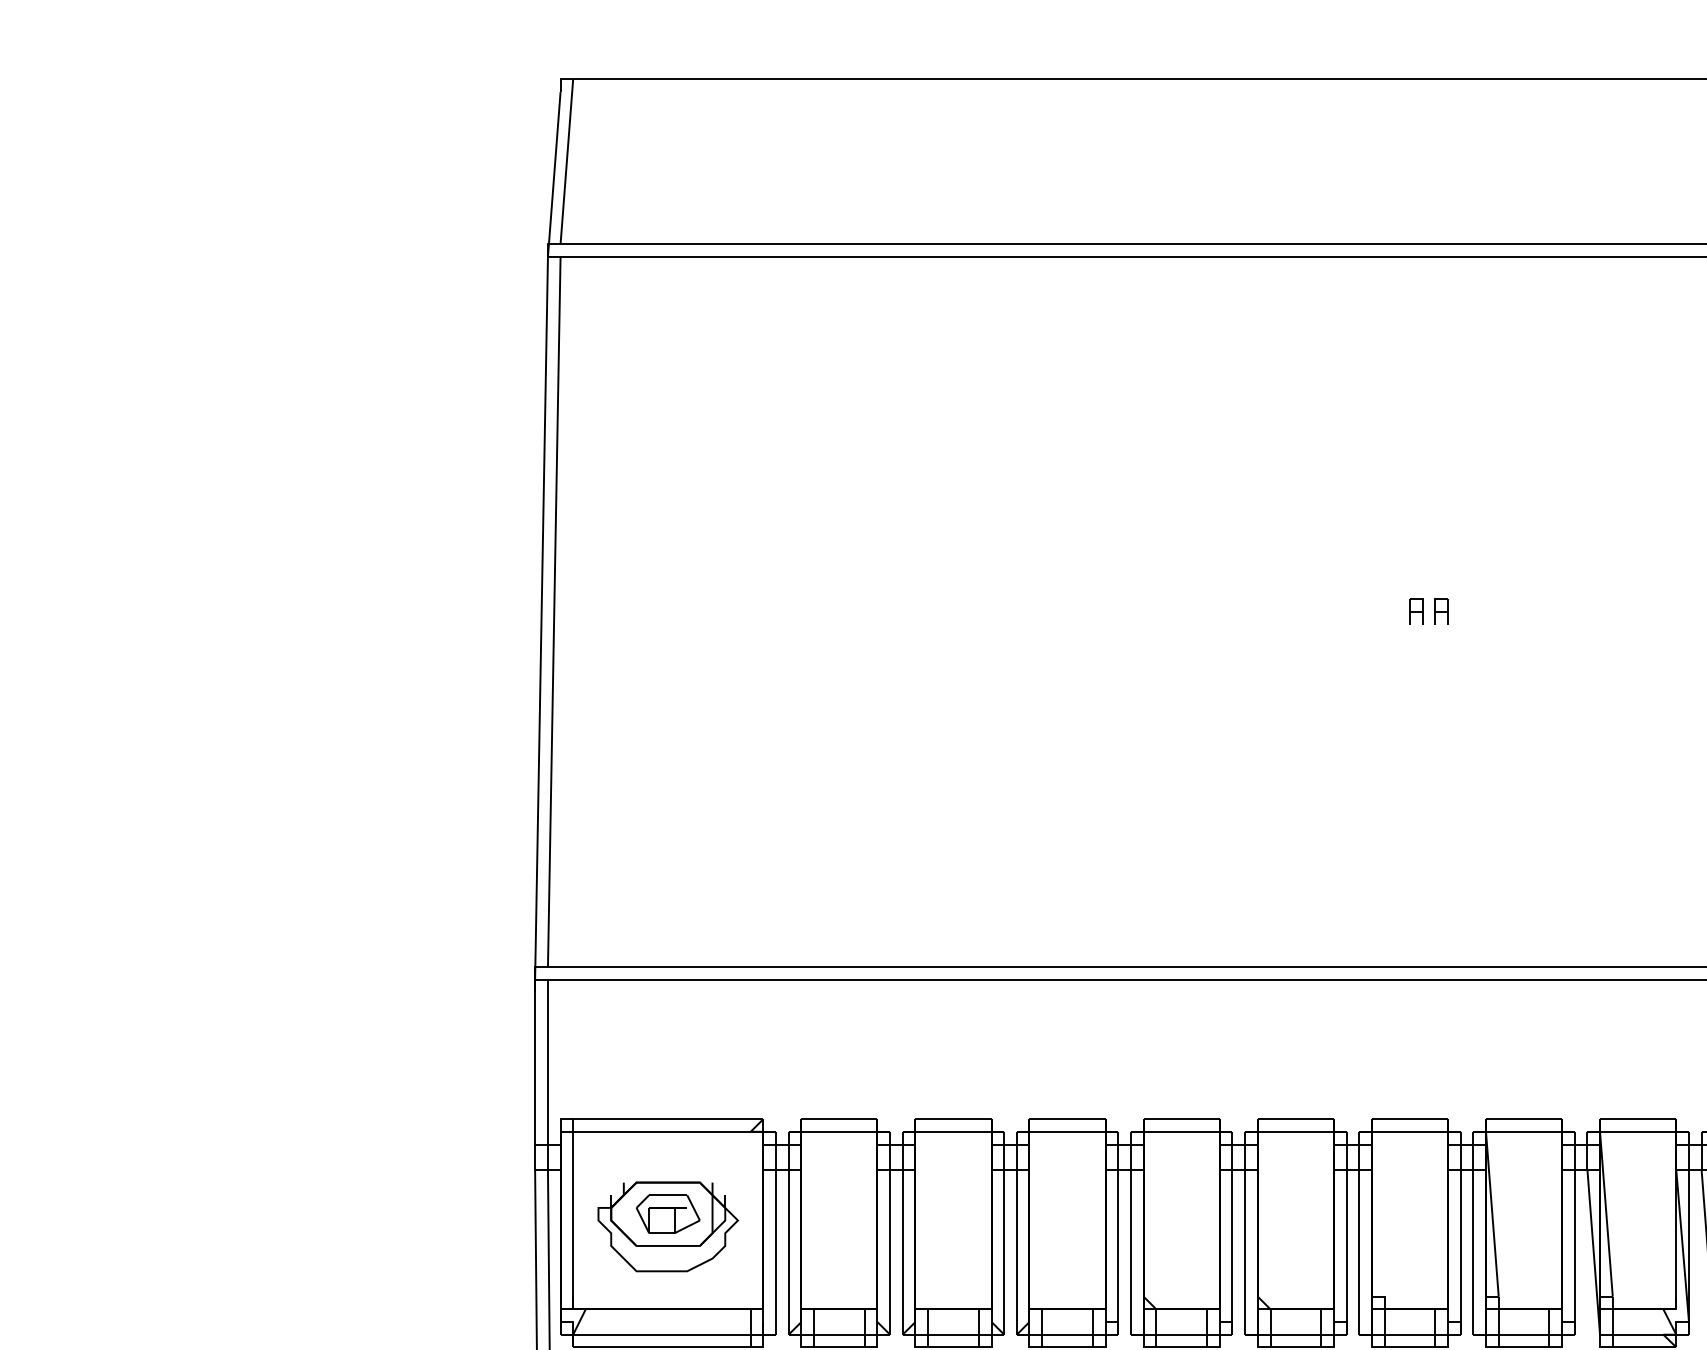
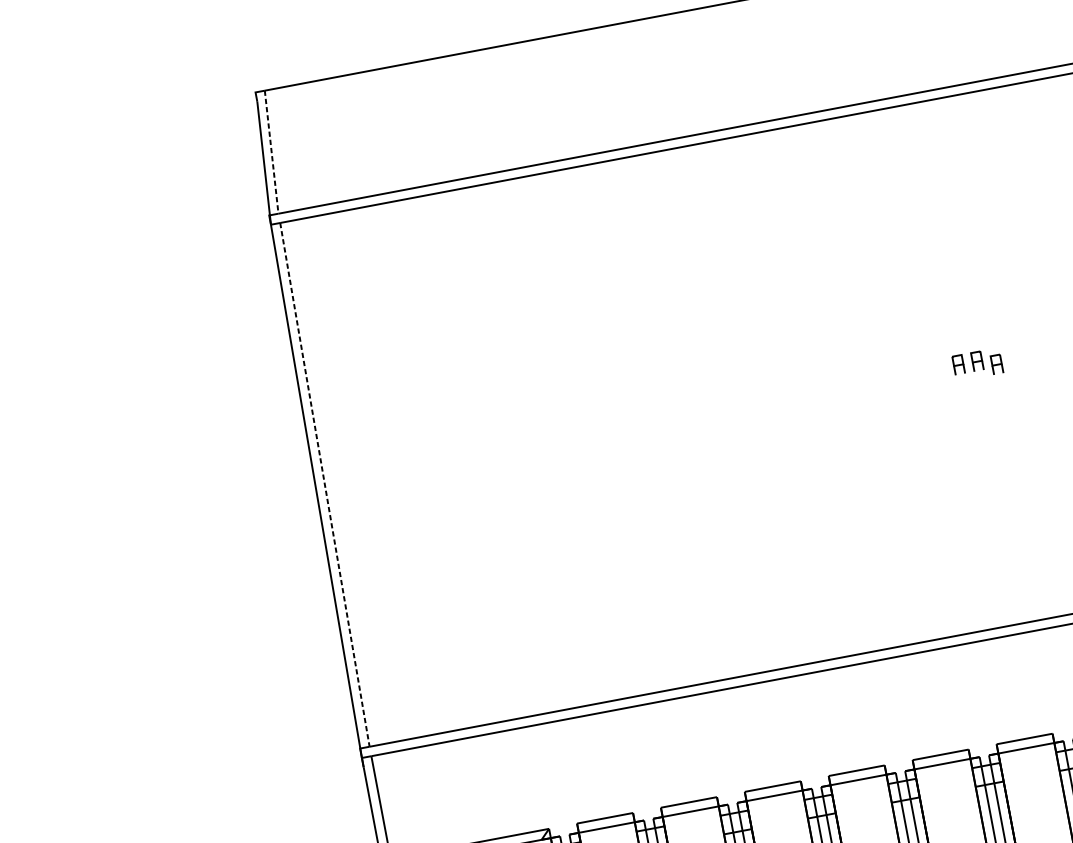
line: (566, 161) -> (271, 152), solid -> dashed
line: (554, 612) -> (325, 485), solid -> dashed
part: (1466, 620) -> (996, 364), added

